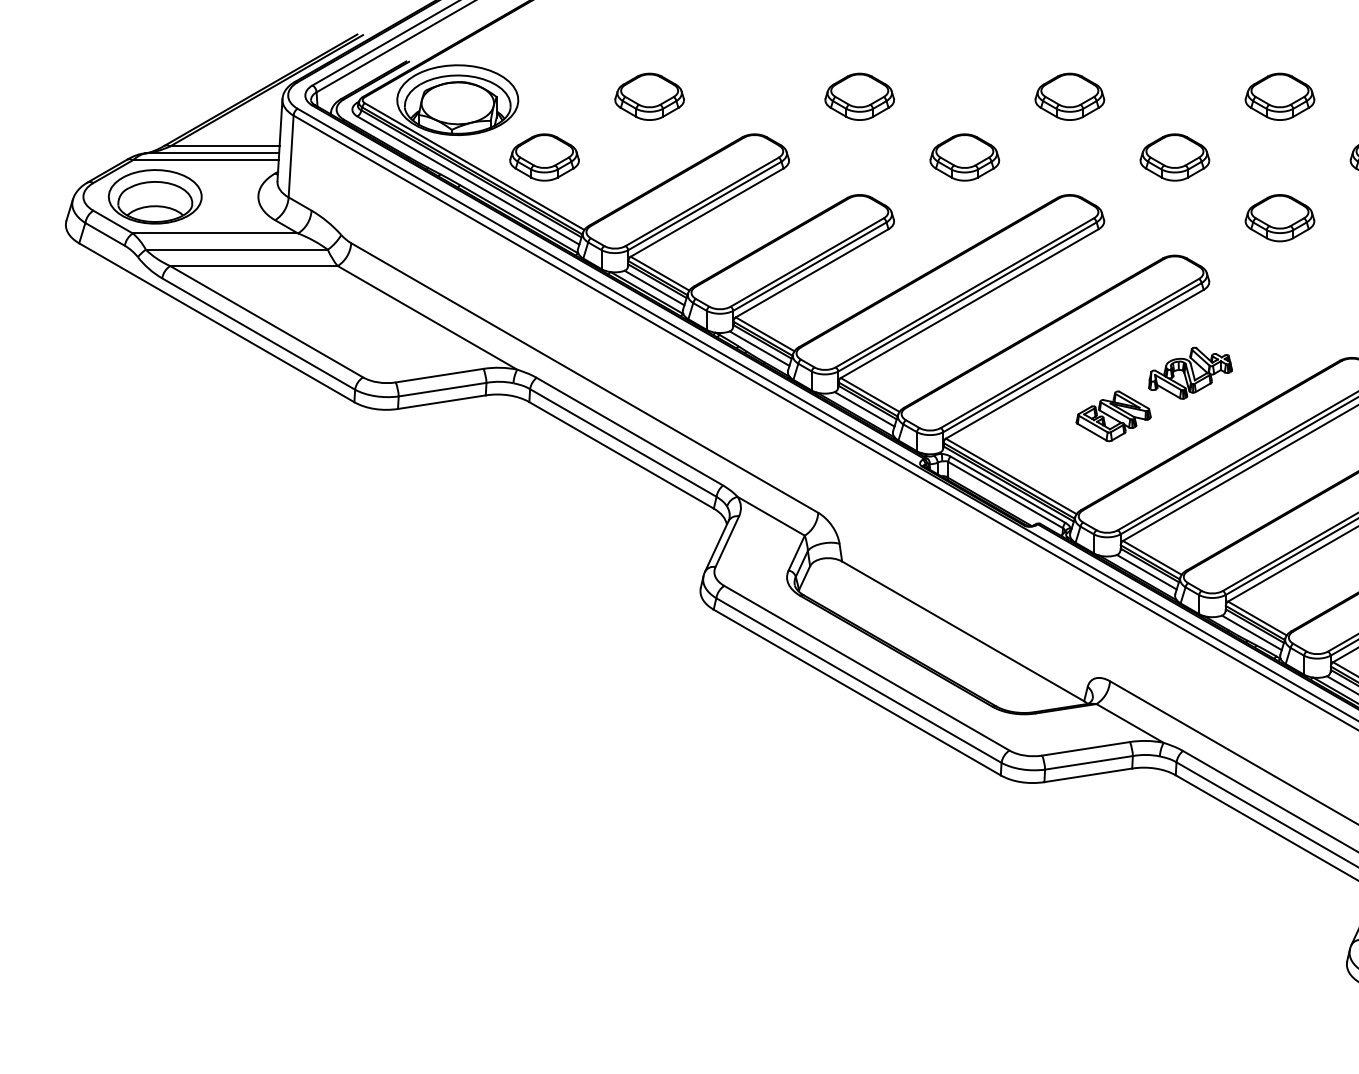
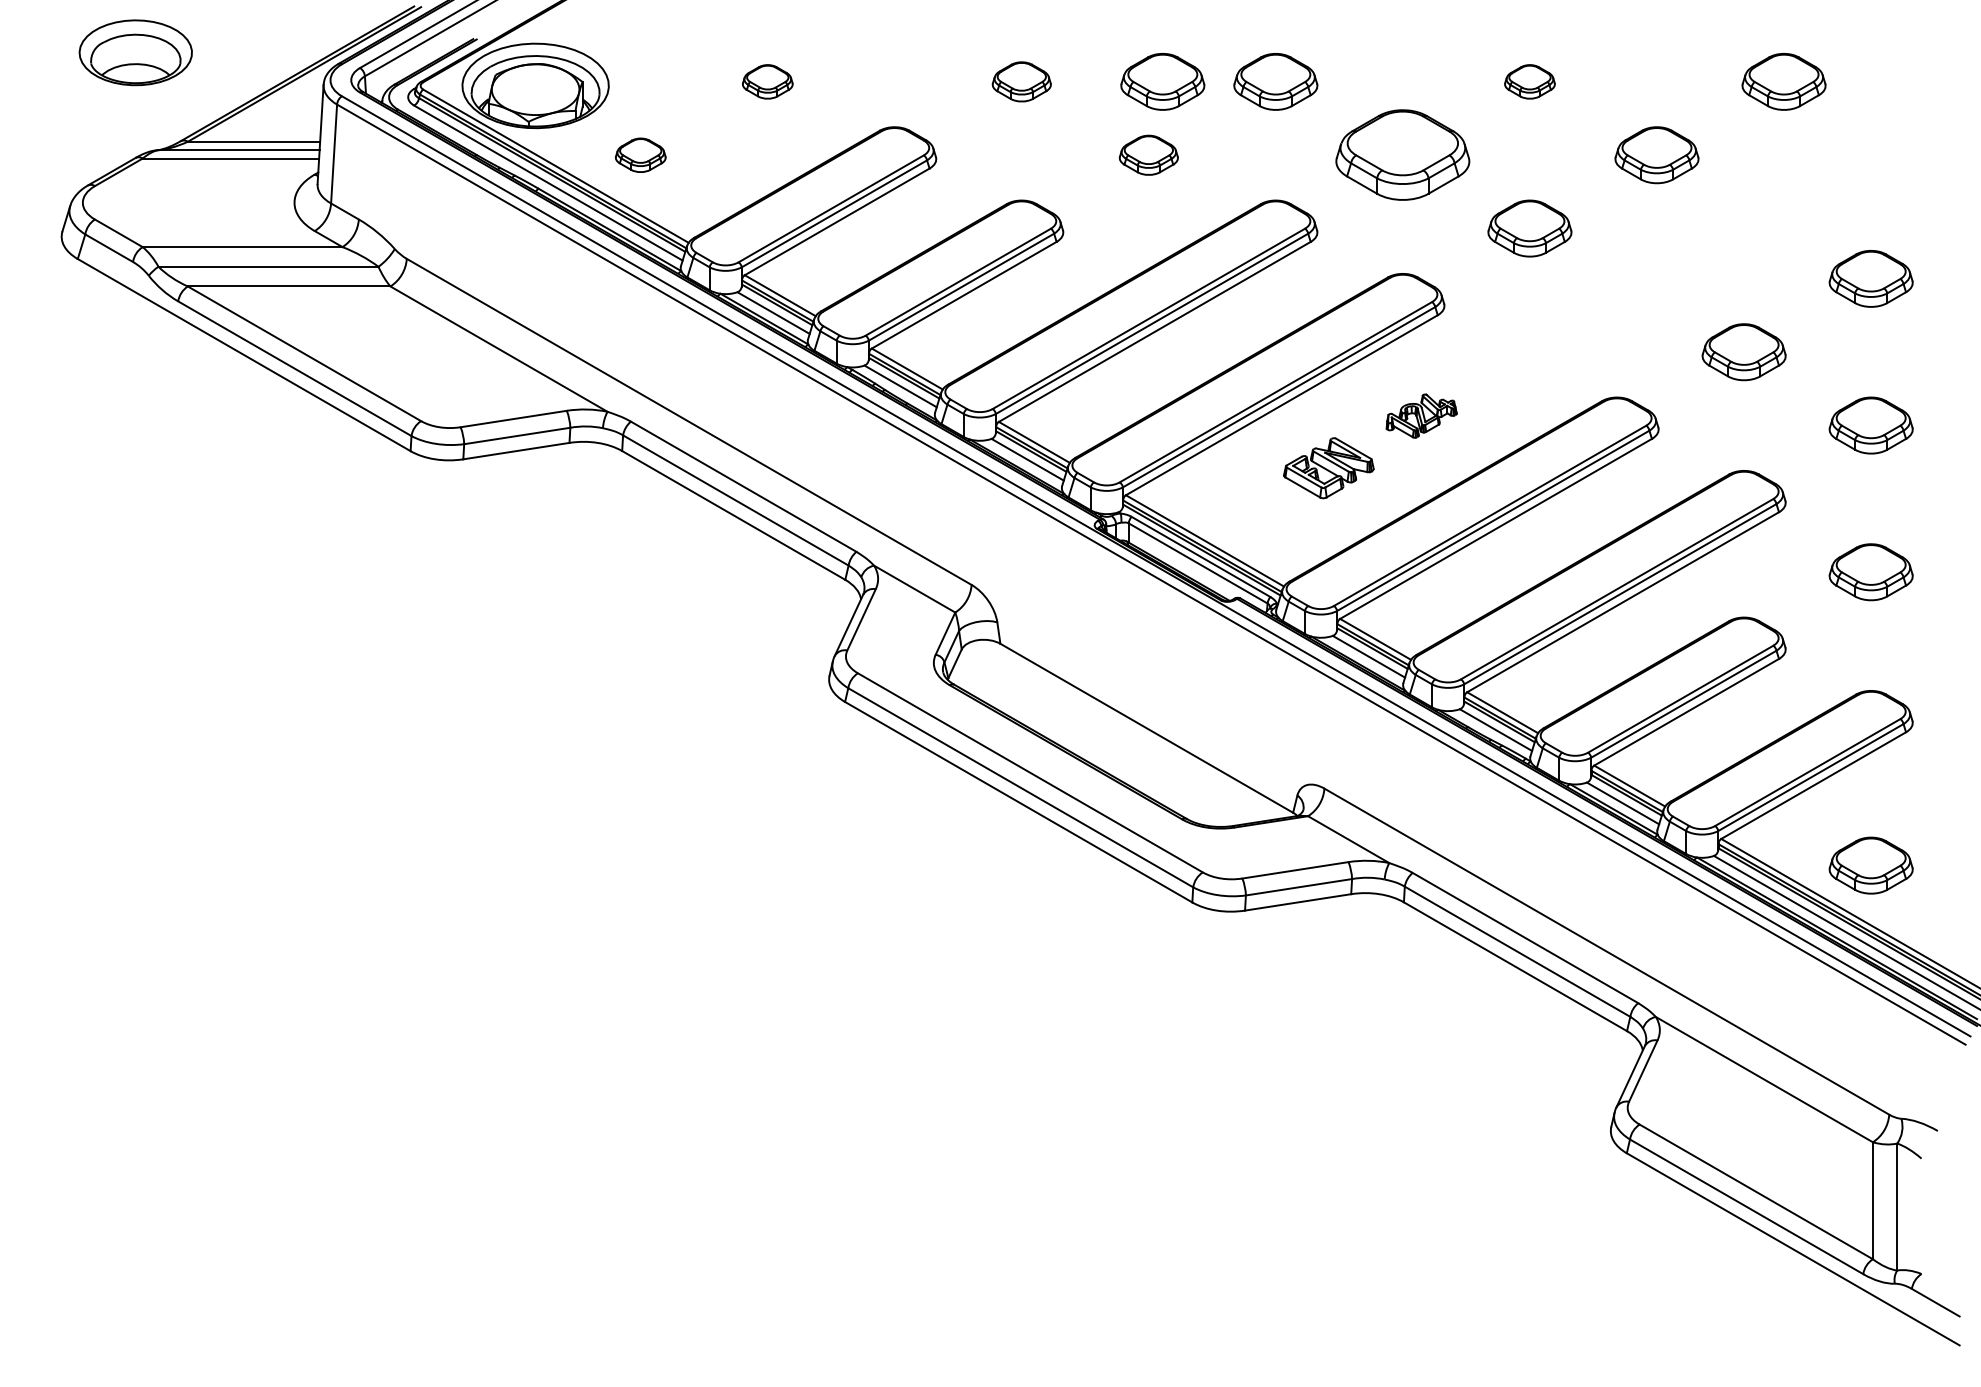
part: (649, 96) -> (767, 81), size x0.6
part: (859, 96) -> (1021, 81), size x0.7
part: (976, 96) -> (1162, 81), added
part: (1279, 96) -> (1529, 81), size x0.6
part: (544, 157) -> (640, 155), size x0.6
part: (964, 157) -> (1148, 155), size x0.7
part: (1174, 157) -> (1402, 155), size x1.6
part: (155, 196) -> (135, 52), moved
part: (1190, 372) -> (1421, 415), size x0.7

